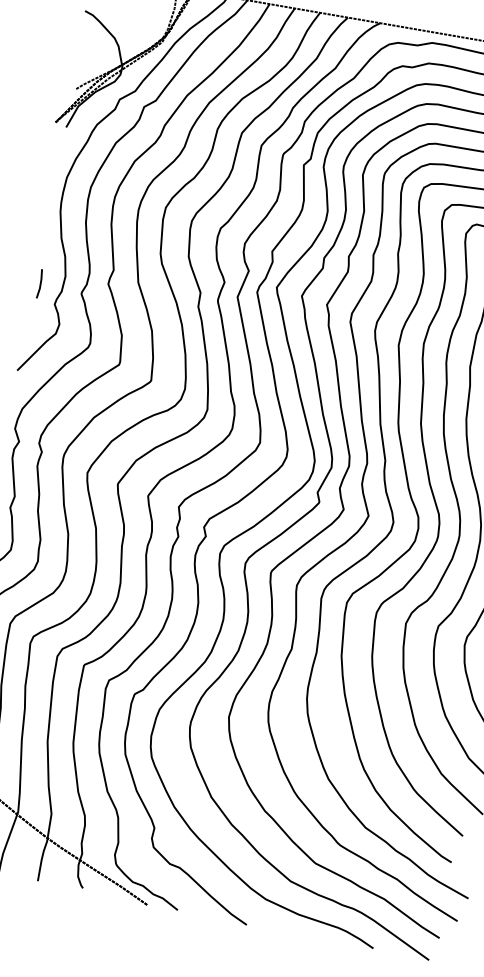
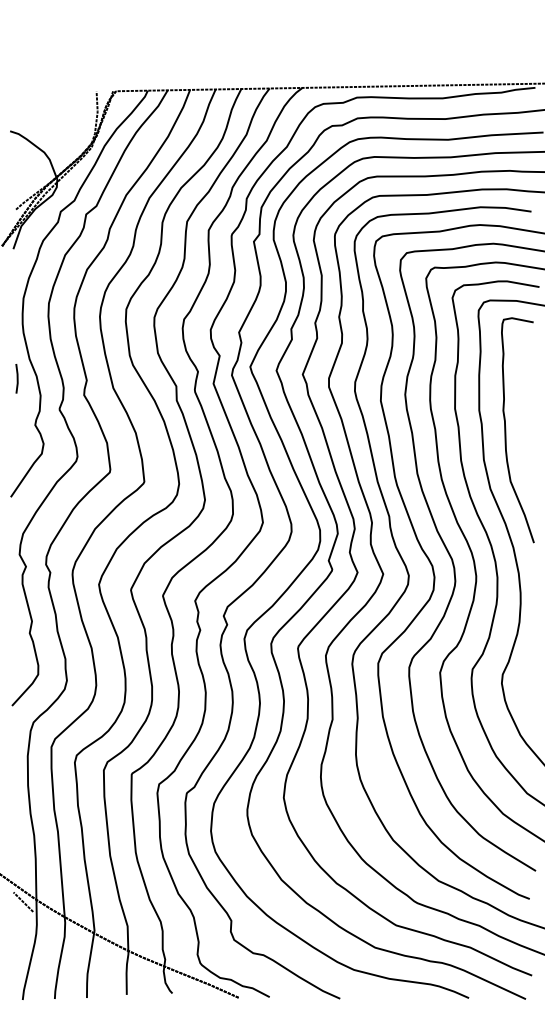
line: (39, 283) -> (16, 378), moved

